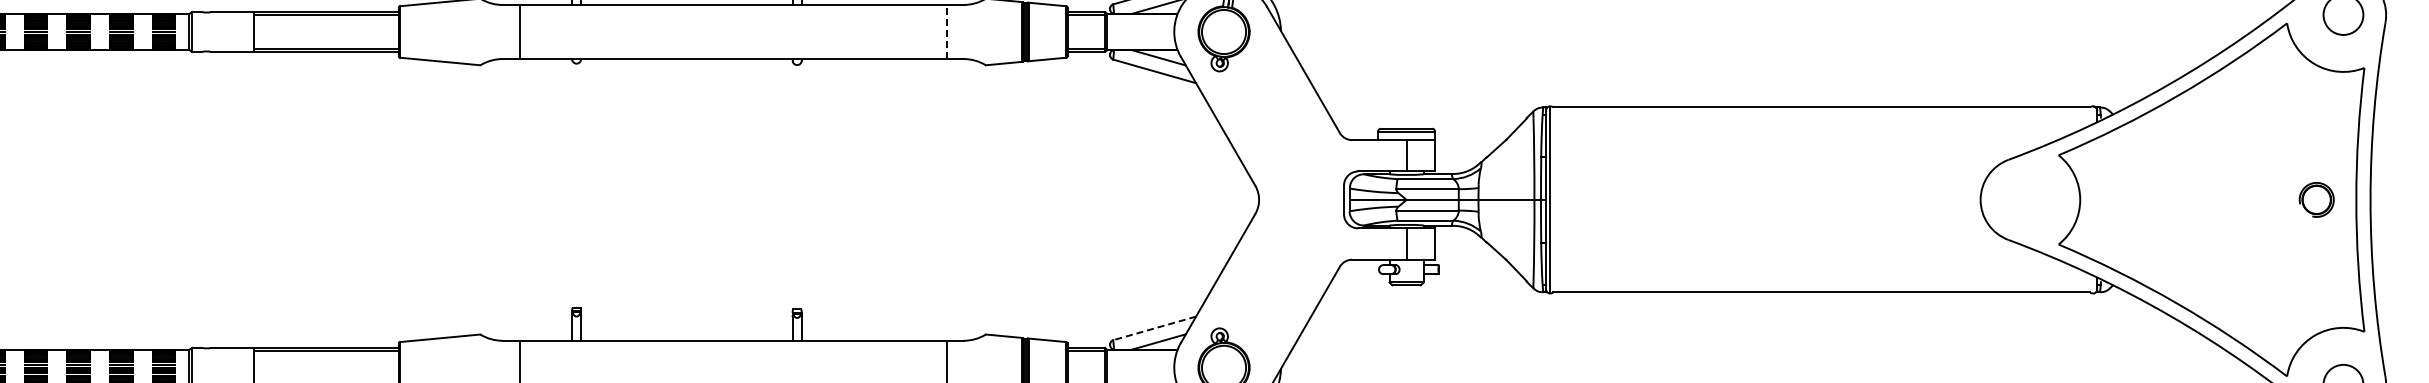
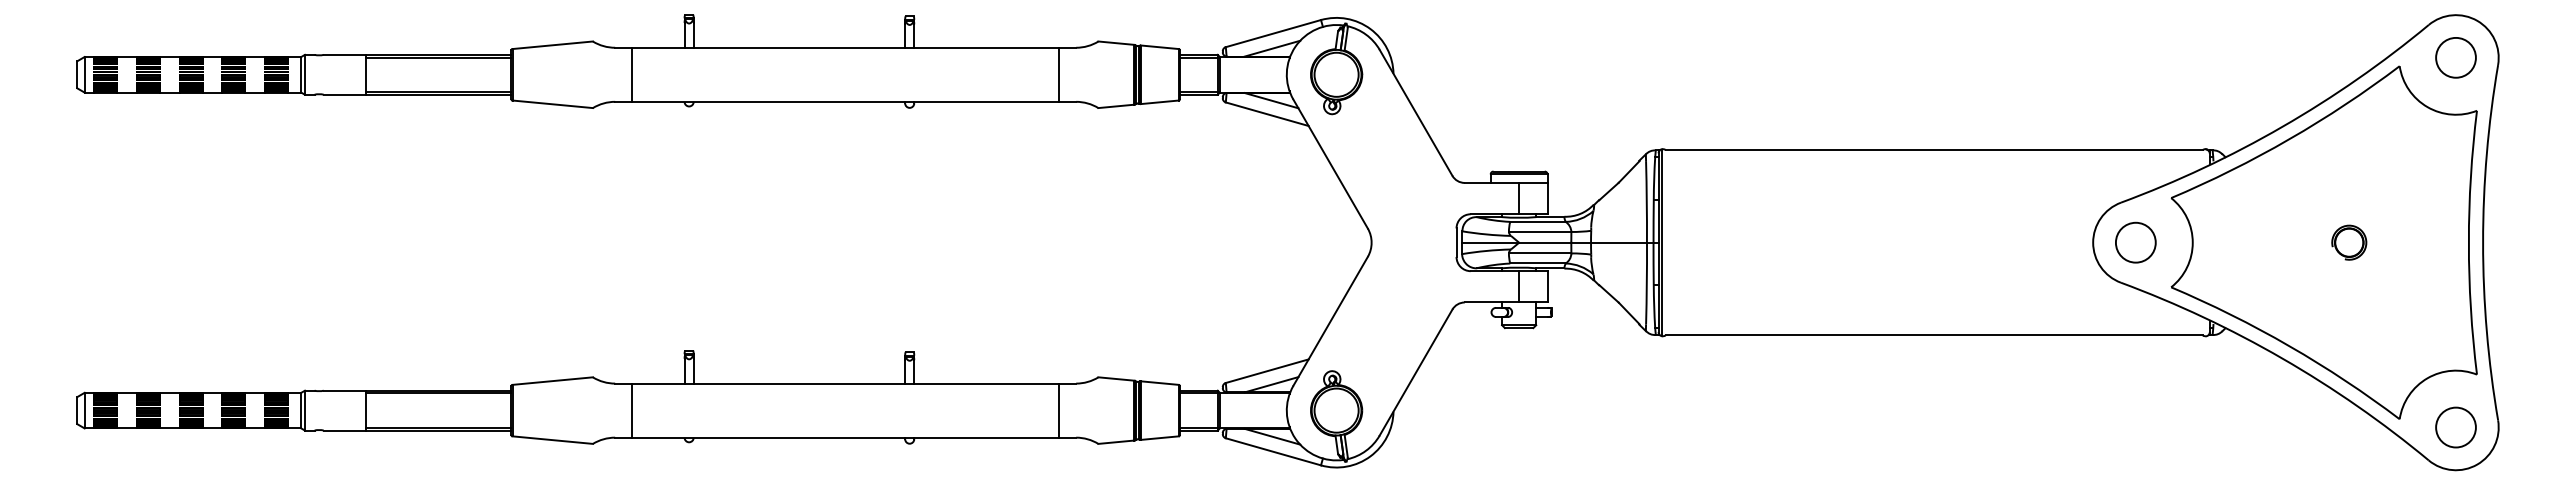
line: (946, 31) -> (1059, 74), dashed -> solid
circle: (2022, 199) -> (2135, 242), added
part: (2316, 199) -> (2349, 242), moved
line: (1153, 328) -> (1266, 371), dashed -> solid

